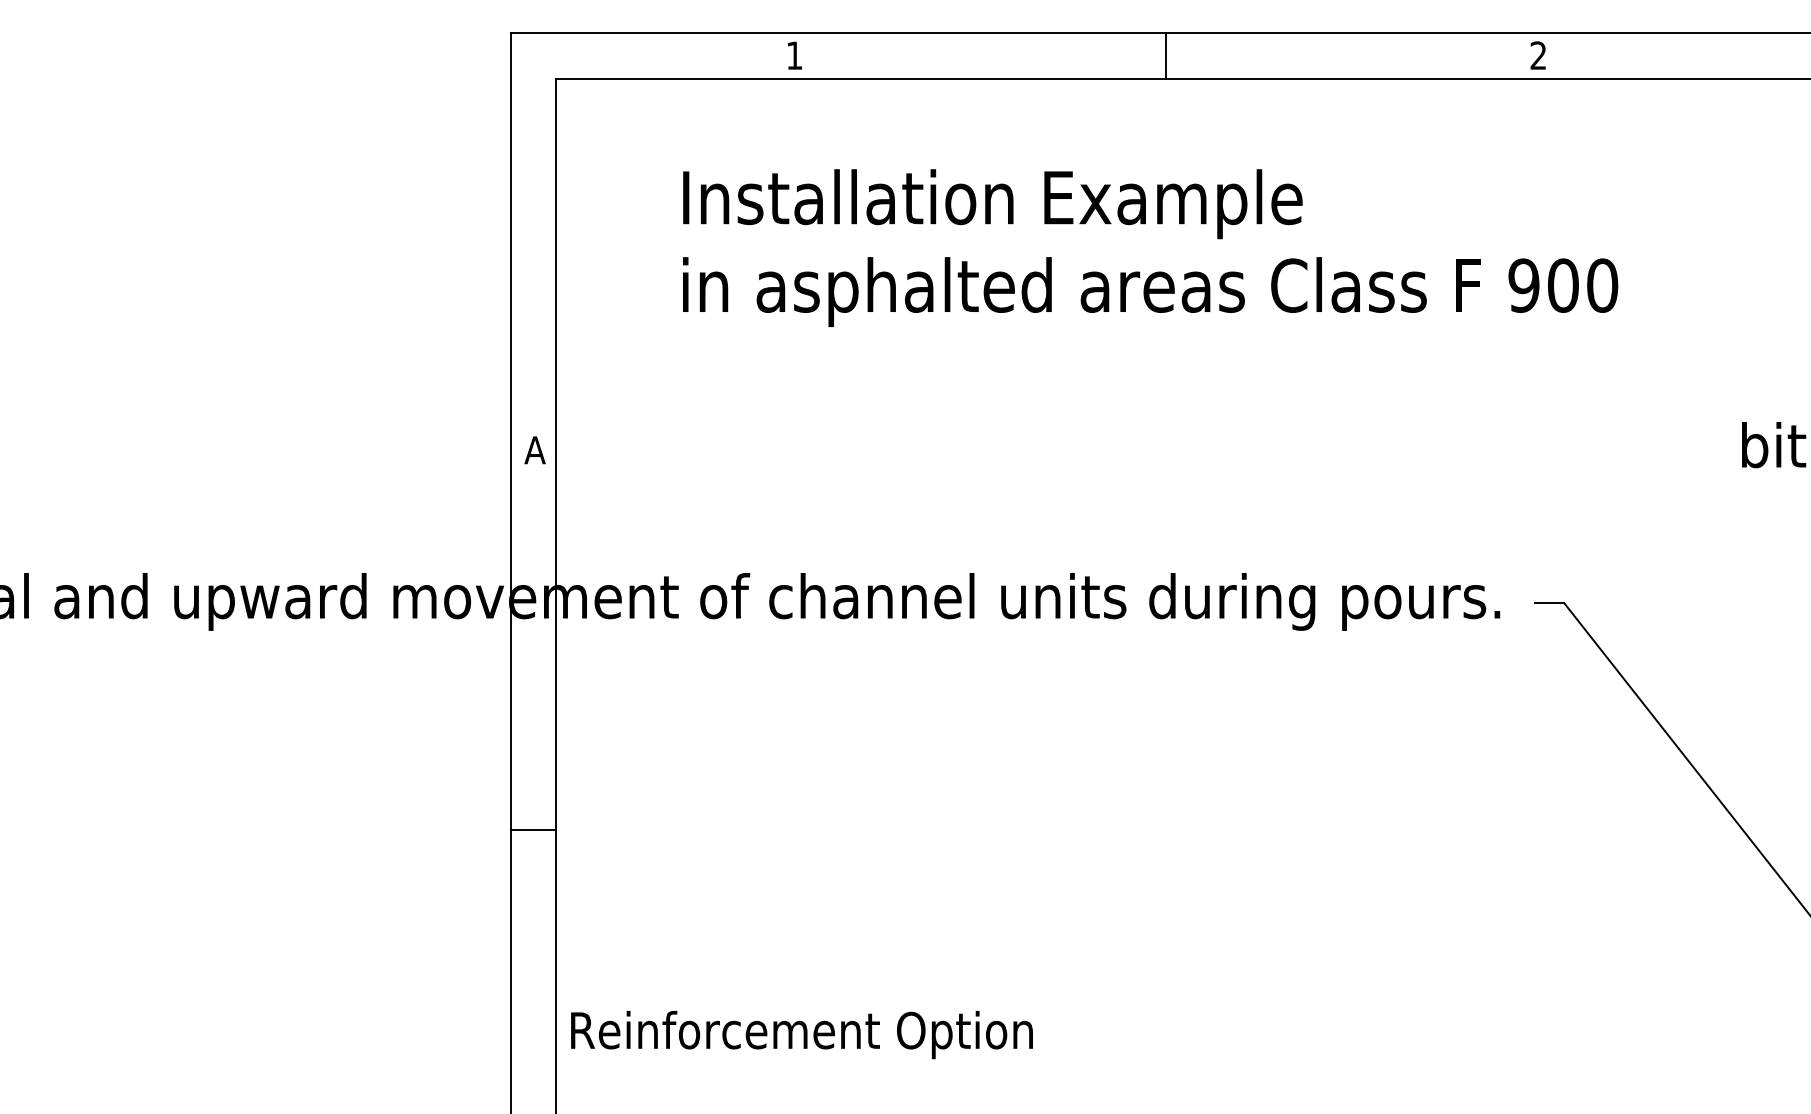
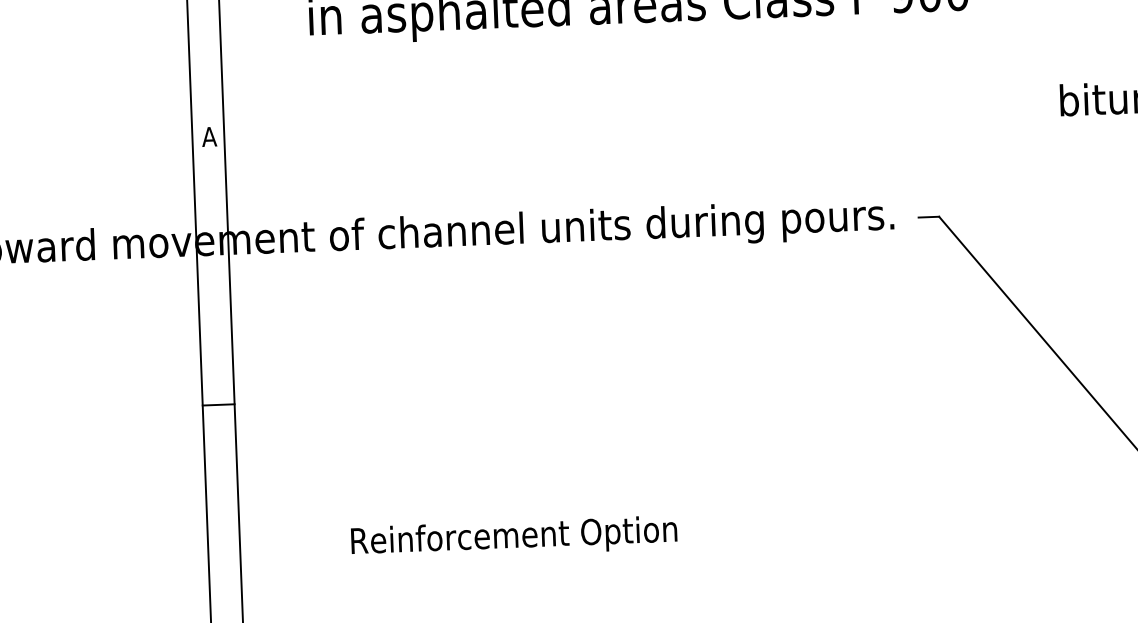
text: (801, 1035) -> (513, 538), moved

